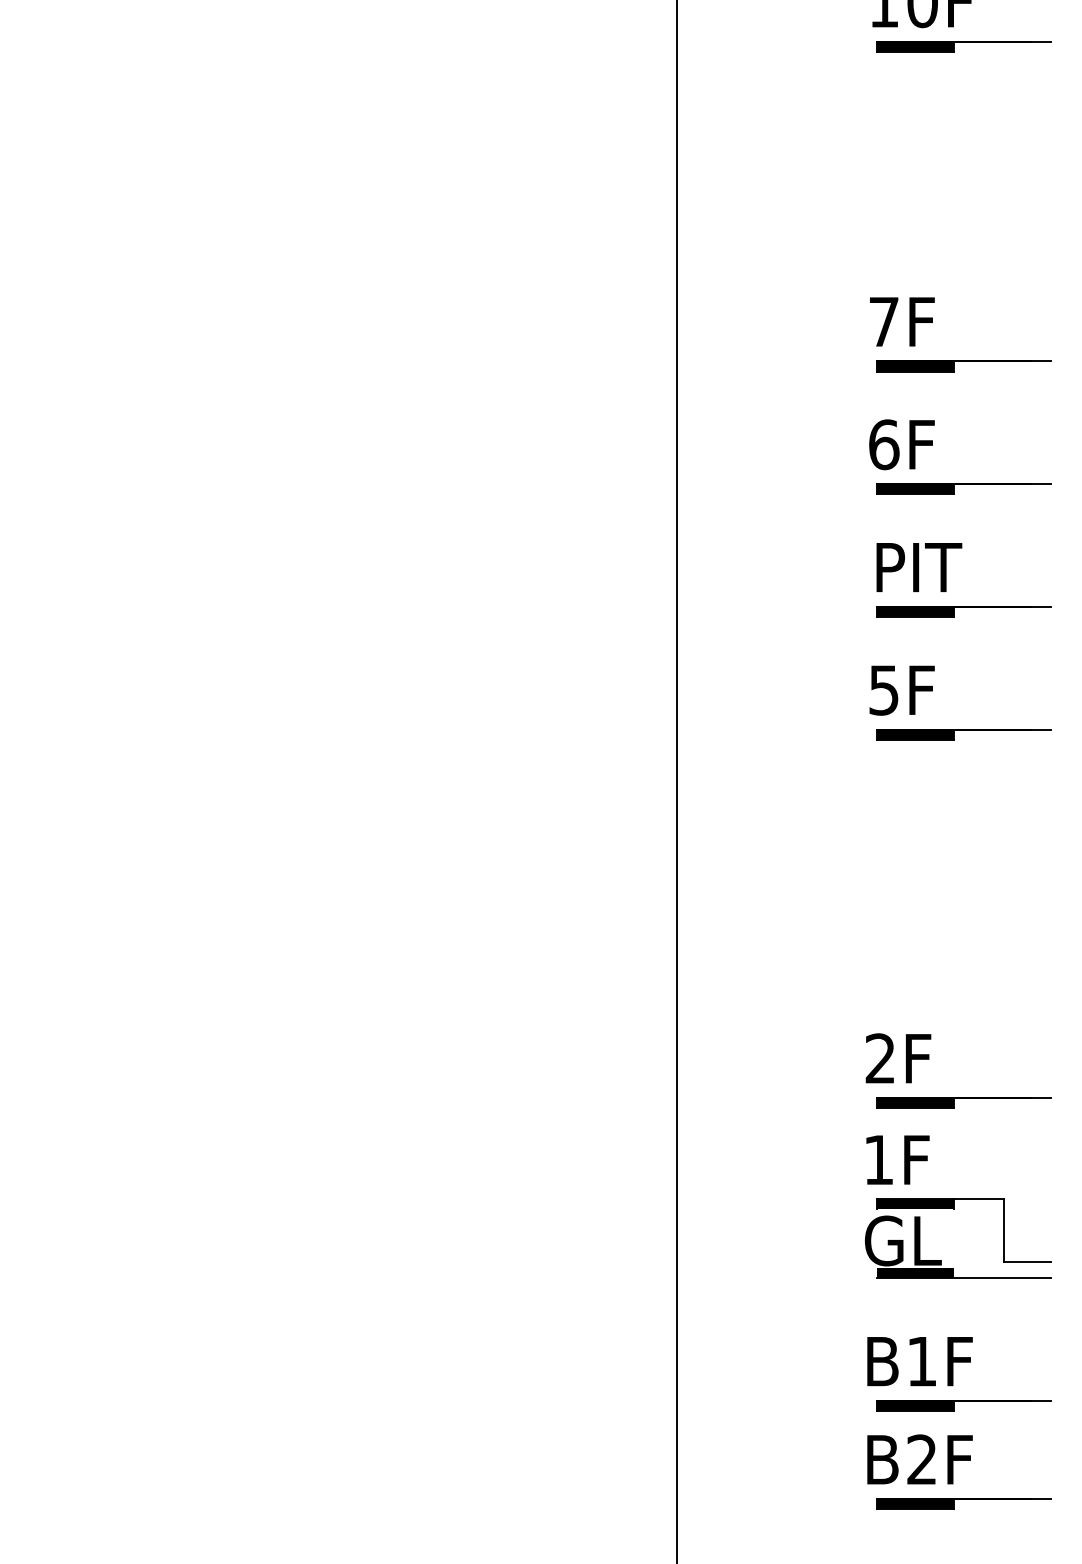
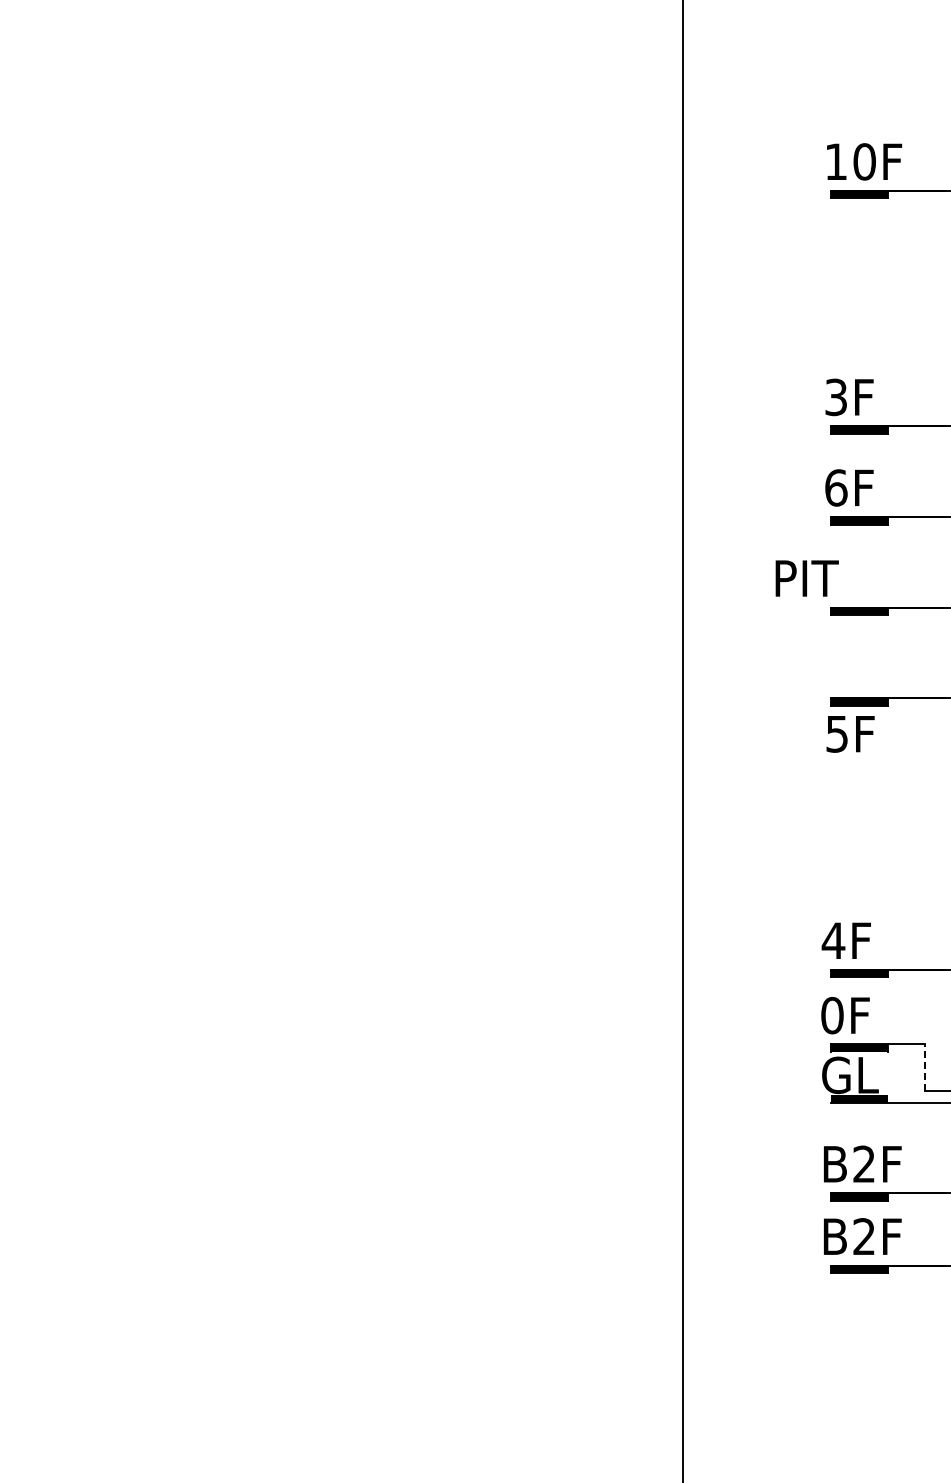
text: (883, 322) -> (835, 397), 7F -> 3F
text: (918, 567) -> (806, 578), moved
text: (902, 690) -> (850, 734), moved
text: (880, 1058) -> (833, 940), 2F -> 4F
text: (879, 1159) -> (832, 1015), 1F -> 0F
line: (1003, 1229) -> (924, 1066), solid -> dashed
text: (921, 1360) -> (863, 1163), B1F -> B2F

